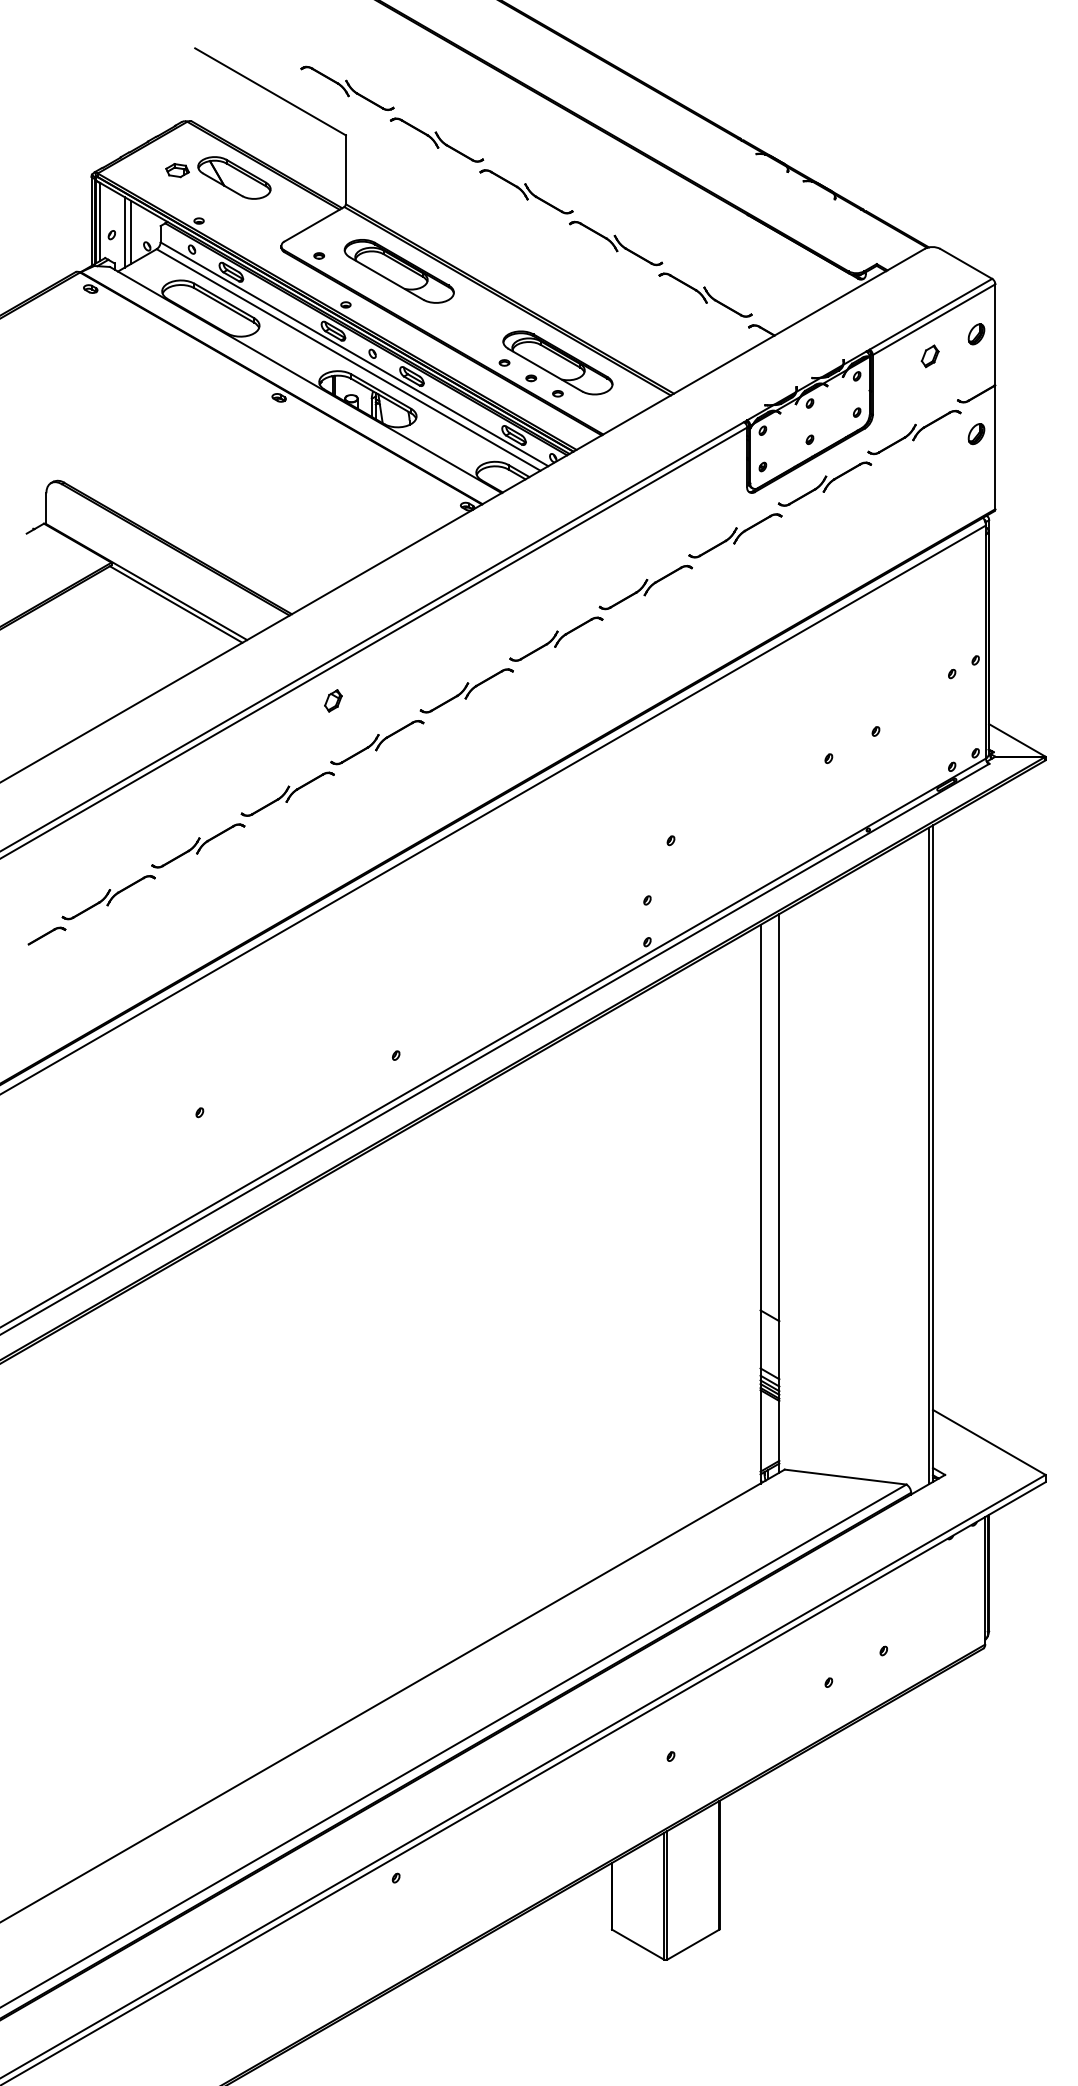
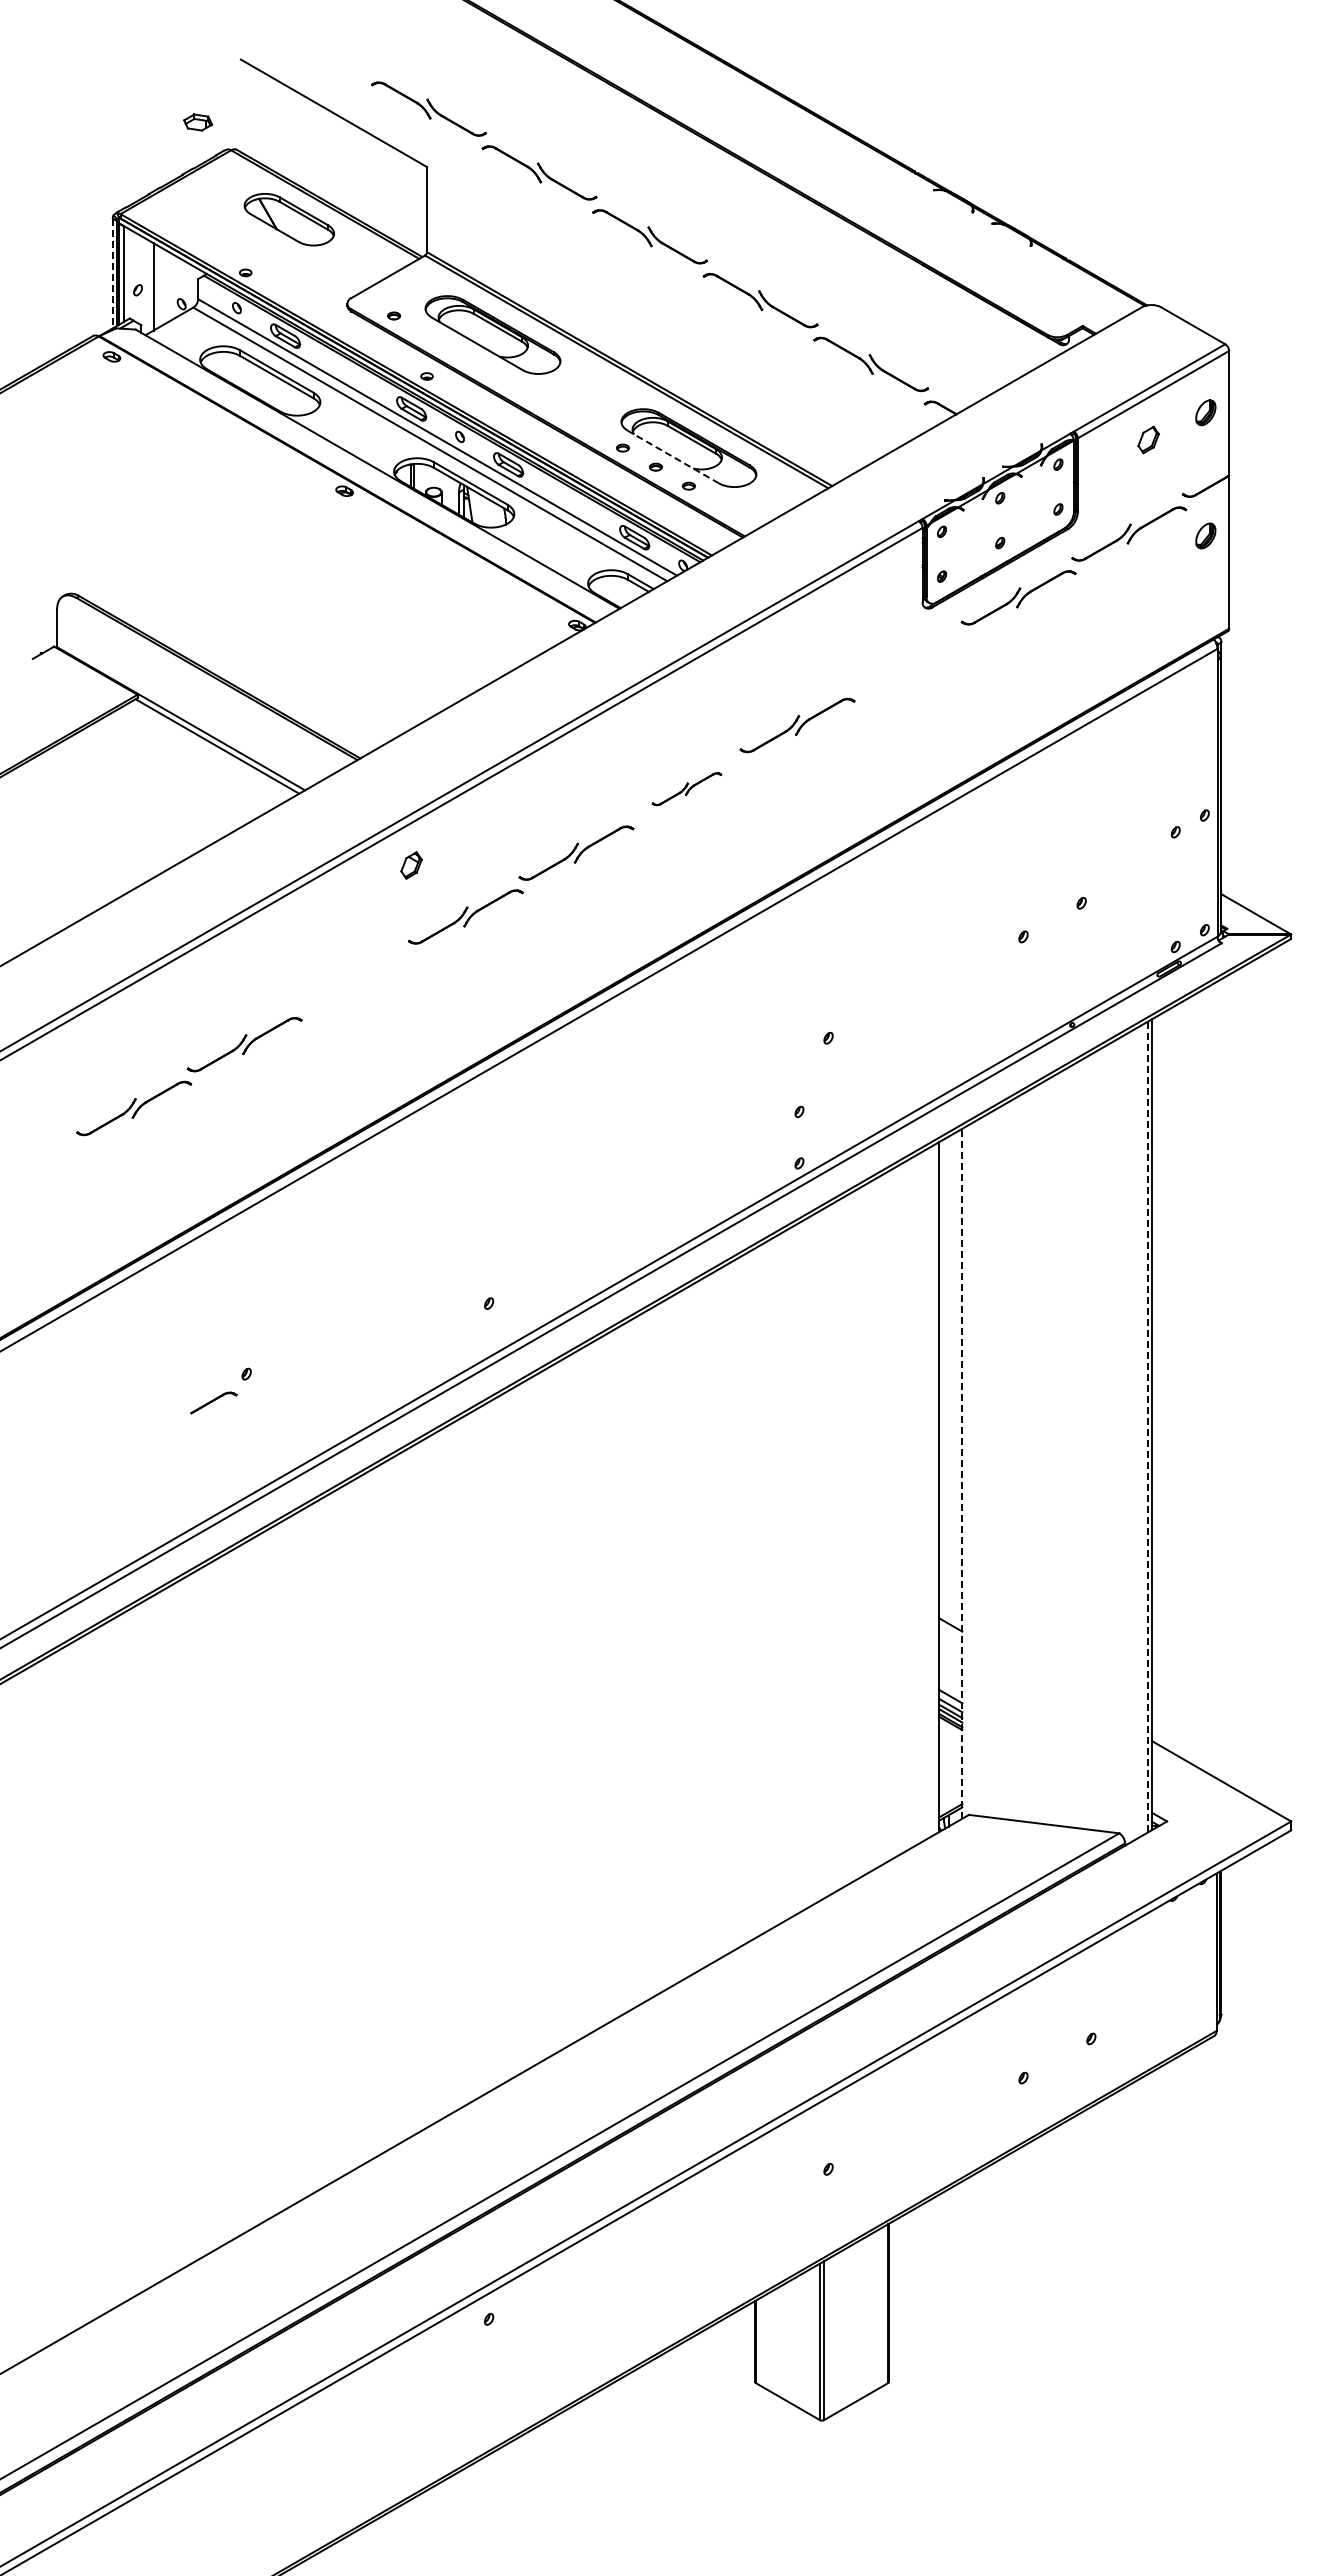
part: (177, 170) -> (198, 122), moved
line: (91, 221) -> (112, 273), solid -> dashed
line: (130, 232) -> (161, 286), removed
line: (545, 370) -> (673, 457), solid -> dashed
part: (734, 535) -> (907, 661), removed
part: (556, 638) -> (686, 788), size x0.6
part: (287, 794) -> (355, 980), removed
part: (46, 935) -> (213, 1402), moved
line: (929, 1155) -> (1147, 1427), solid -> dashed
line: (779, 1193) -> (962, 1473), solid -> dashed

